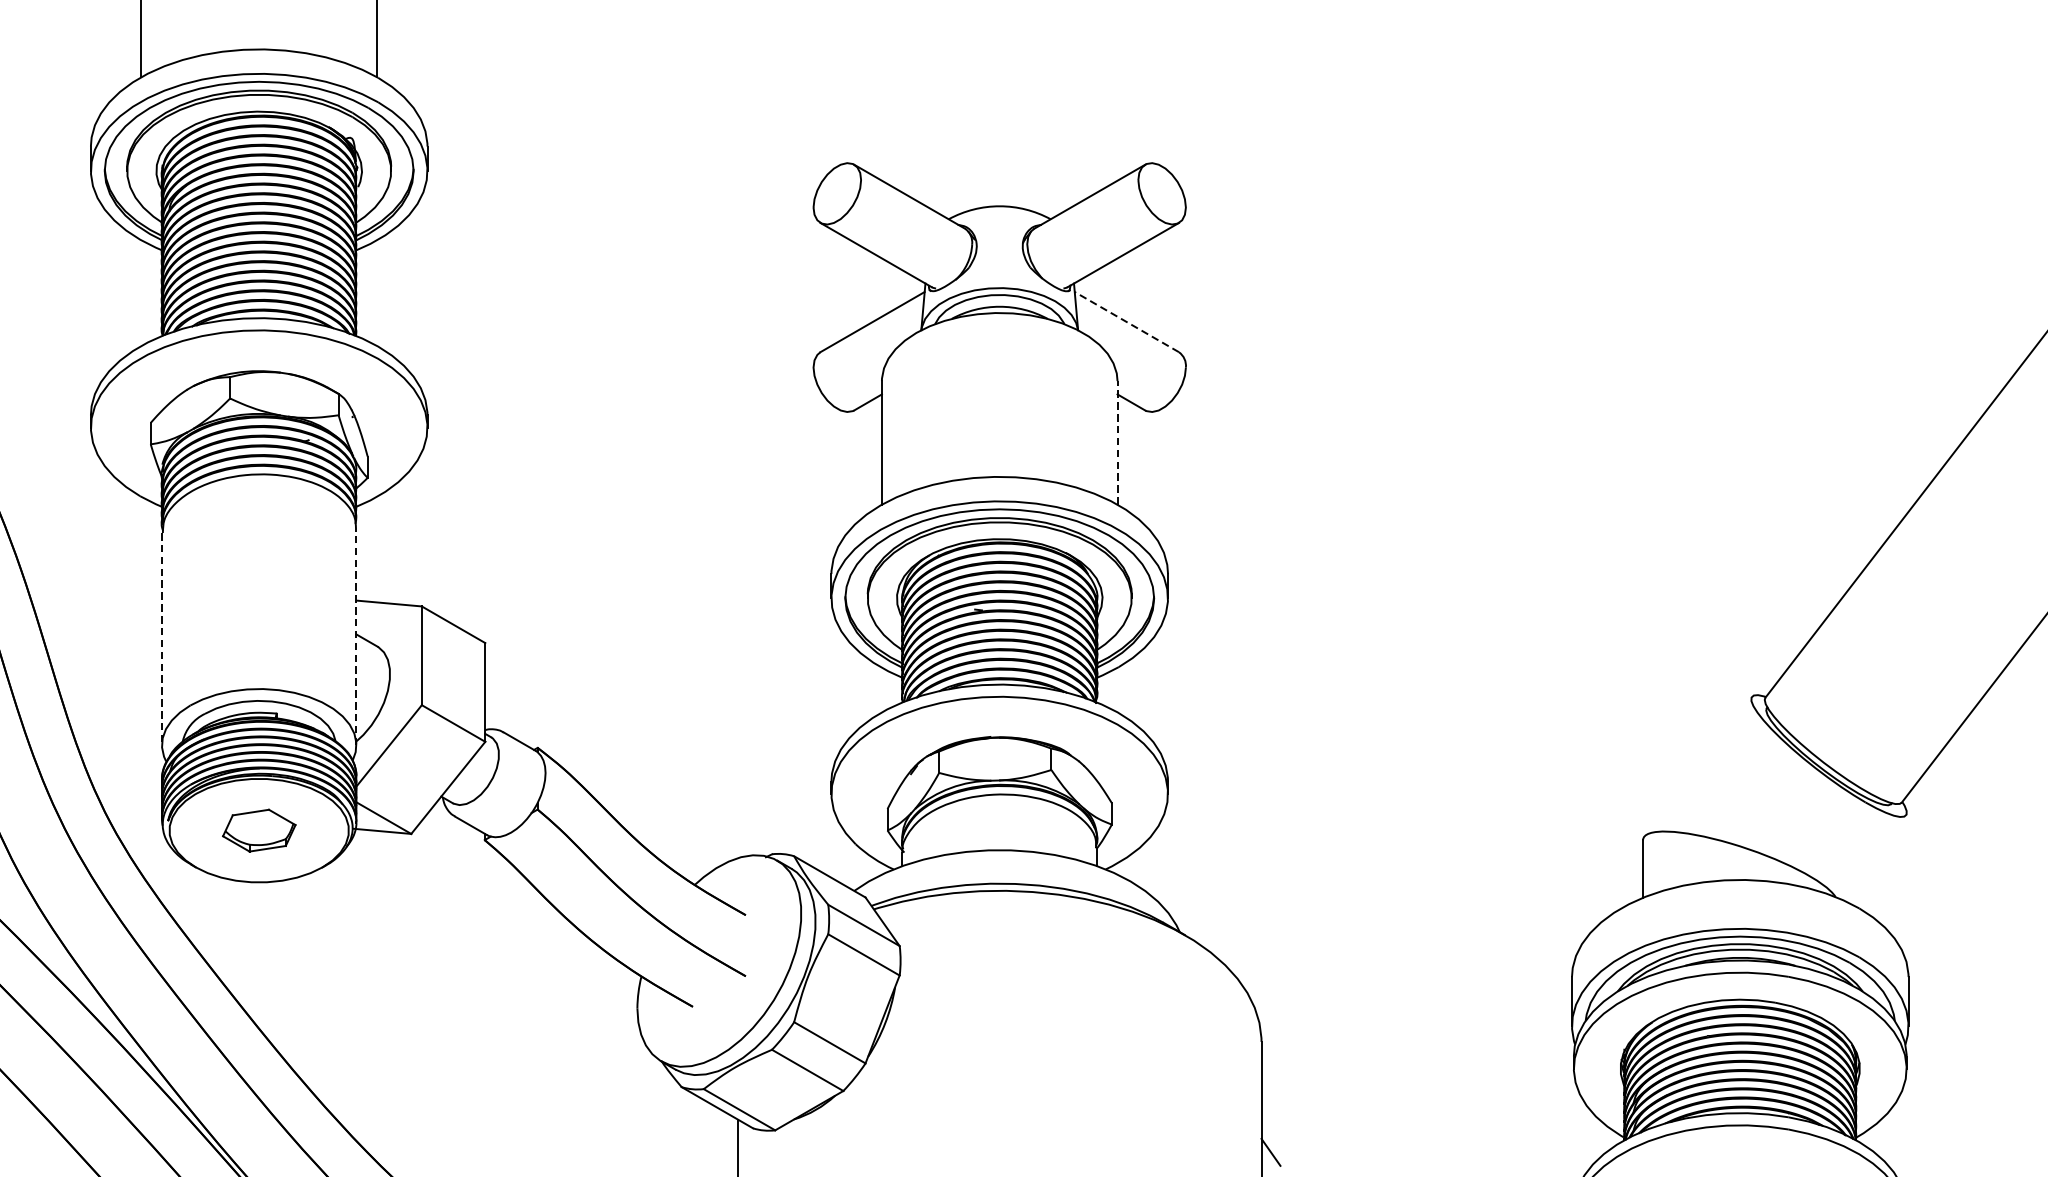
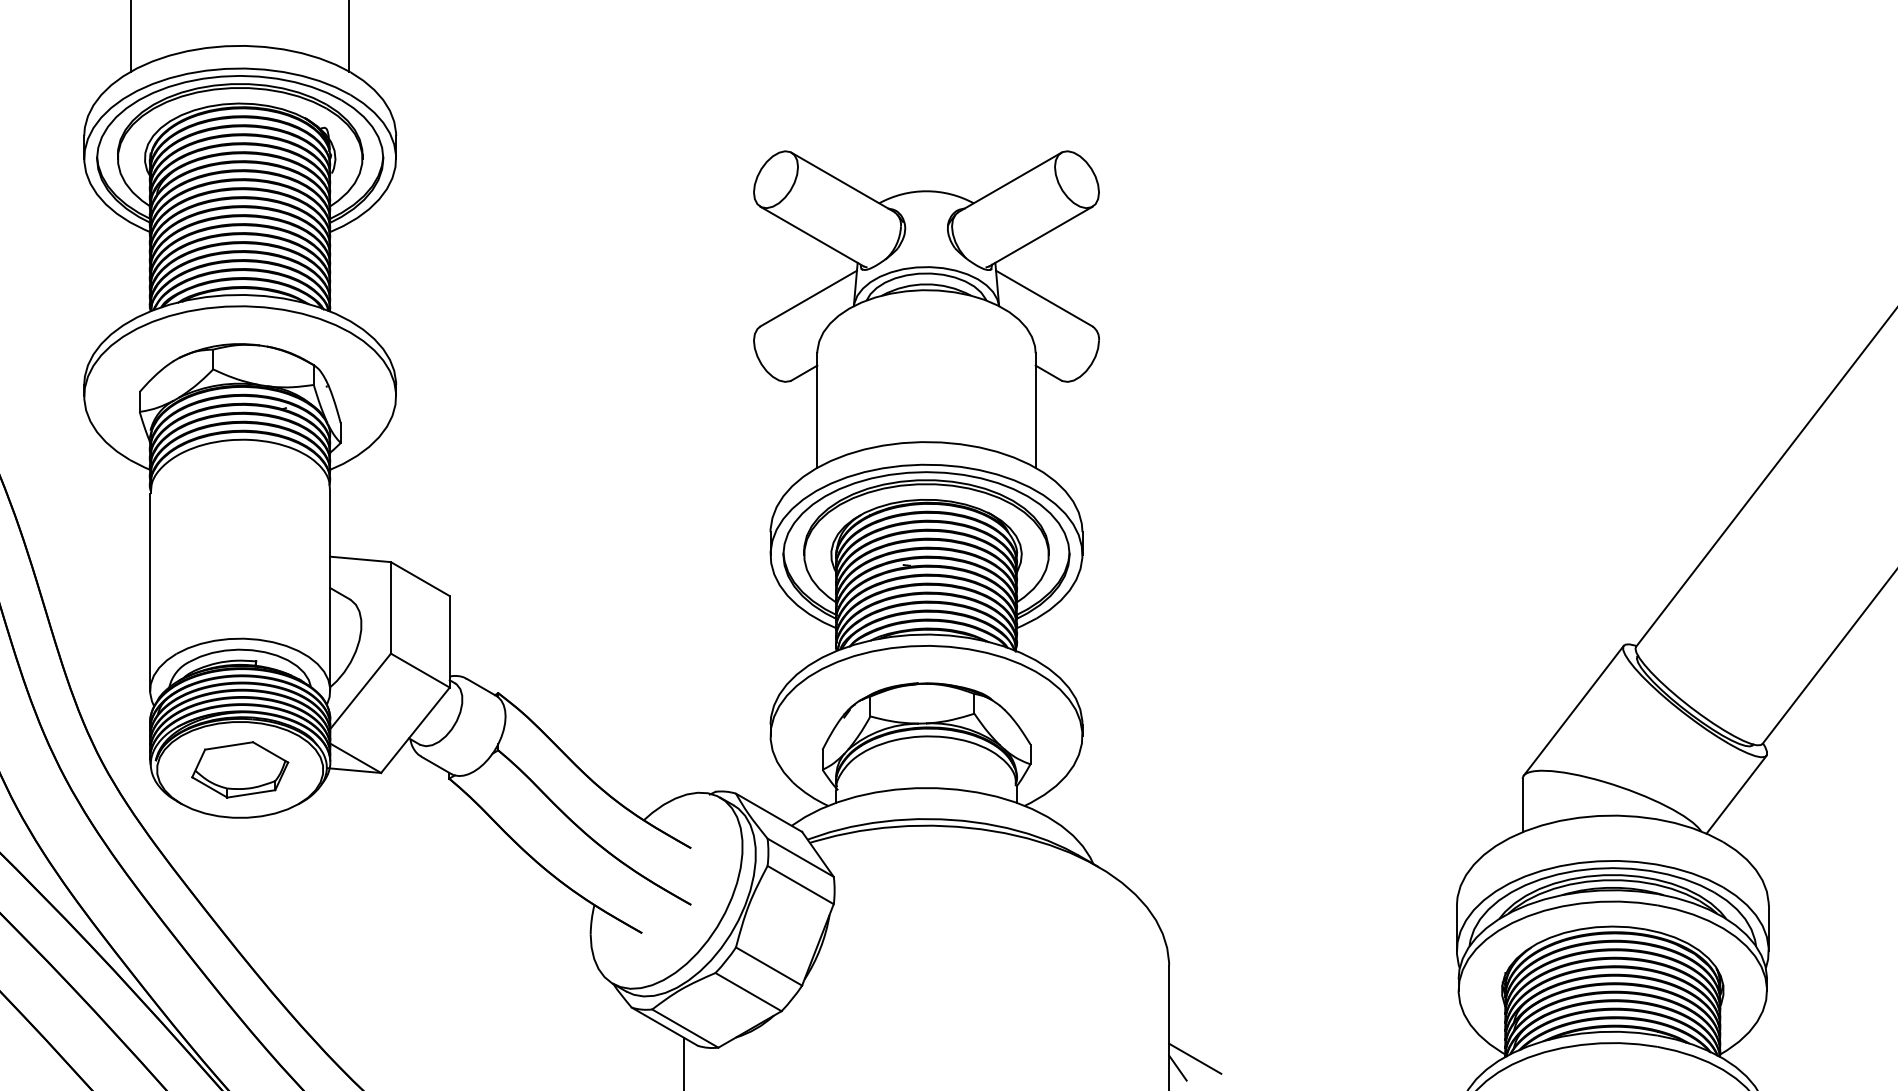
line: (1127, 321) -> (1044, 298), dashed -> solid
line: (1117, 442) -> (1035, 410), dashed -> solid
line: (356, 637) -> (330, 590), dashed -> solid
line: (162, 639) -> (150, 592), dashed -> solid
line: (1697, 766) -> (1573, 710), added
part: (259, 830) -> (240, 769), size x1.43
line: (1873, 857) -> (1736, 794), added
line: (1289, 1142) -> (1195, 1058), added

